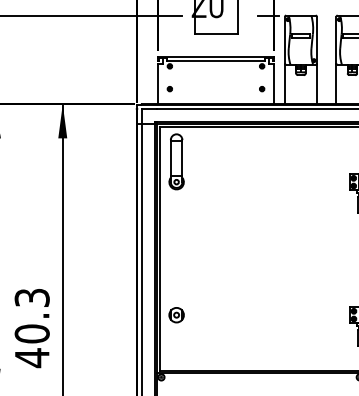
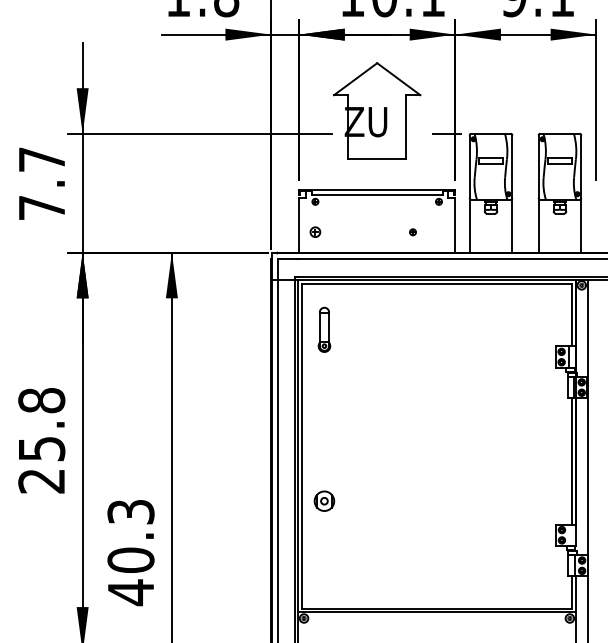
part: (169, 89) -> (315, 232), size x1.6
part: (261, 89) -> (412, 232), moved
part: (176, 161) -> (324, 329), size x0.6
part: (176, 314) -> (324, 500), moved

